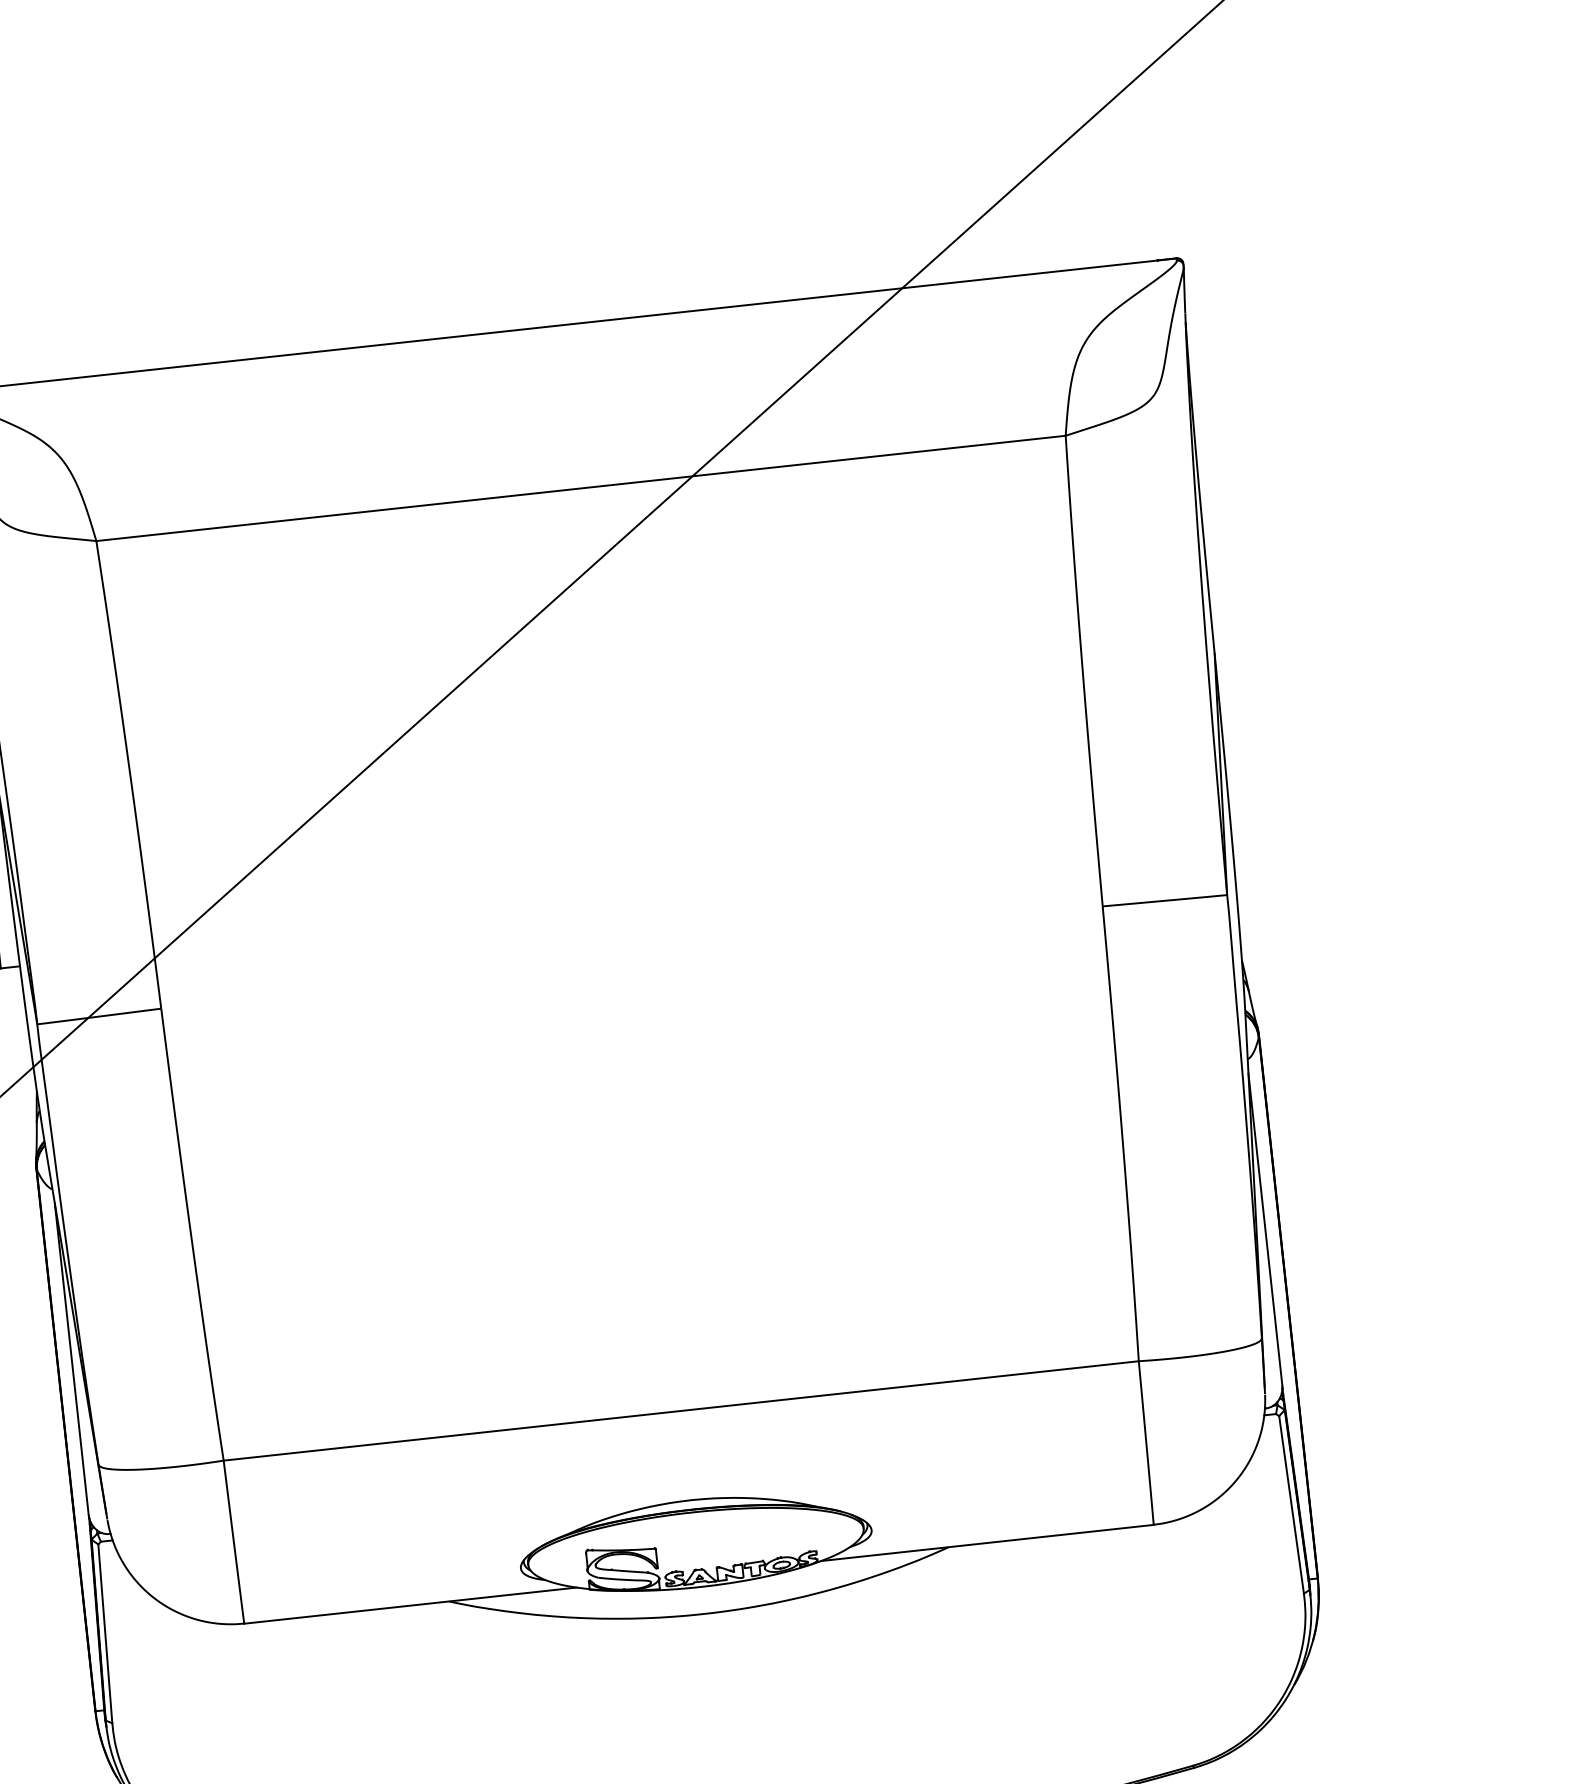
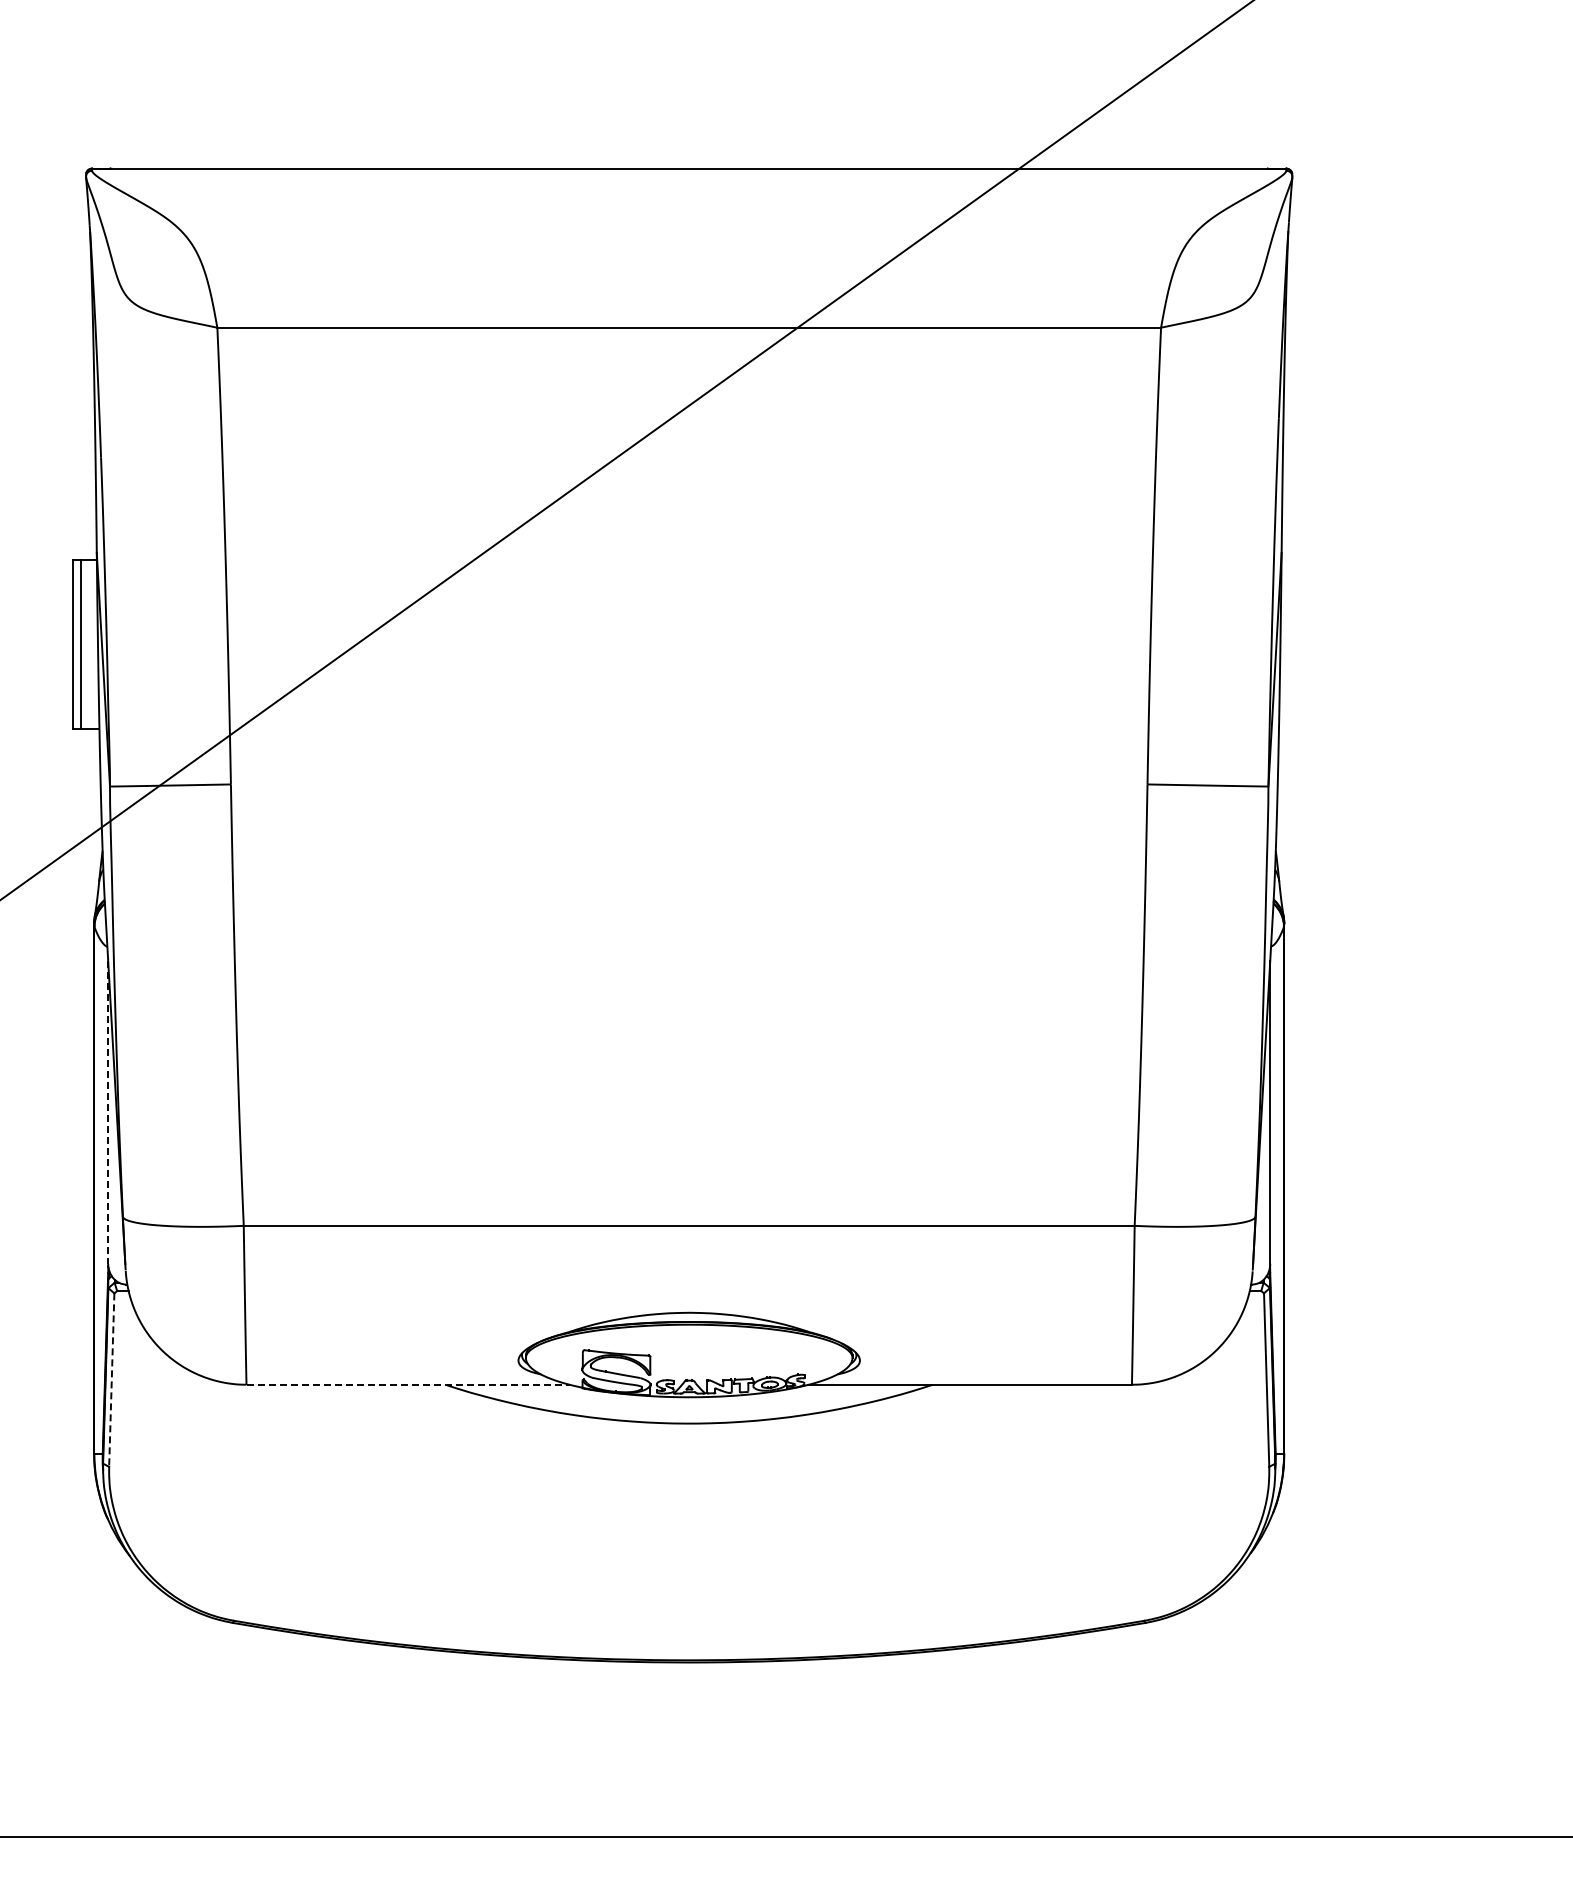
line: (72, 1359) -> (108, 1112), solid -> dashed
line: (410, 1605) -> (408, 1384), solid -> dashed
line: (105, 1634) -> (111, 1380), solid -> dashed

